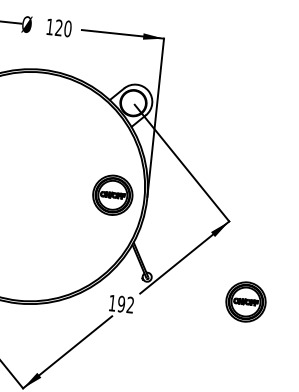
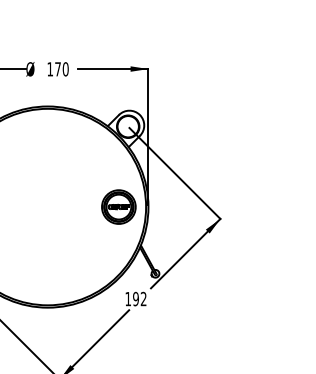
text: (58, 28) -> (57, 69), 120 -> 170
part: (245, 301) -> (241, 285), removed

